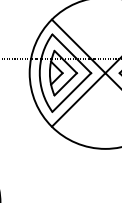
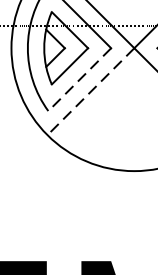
line: (71, 92) -> (79, 79), solid -> dashed
line: (78, 99) -> (90, 90), solid -> dashed

